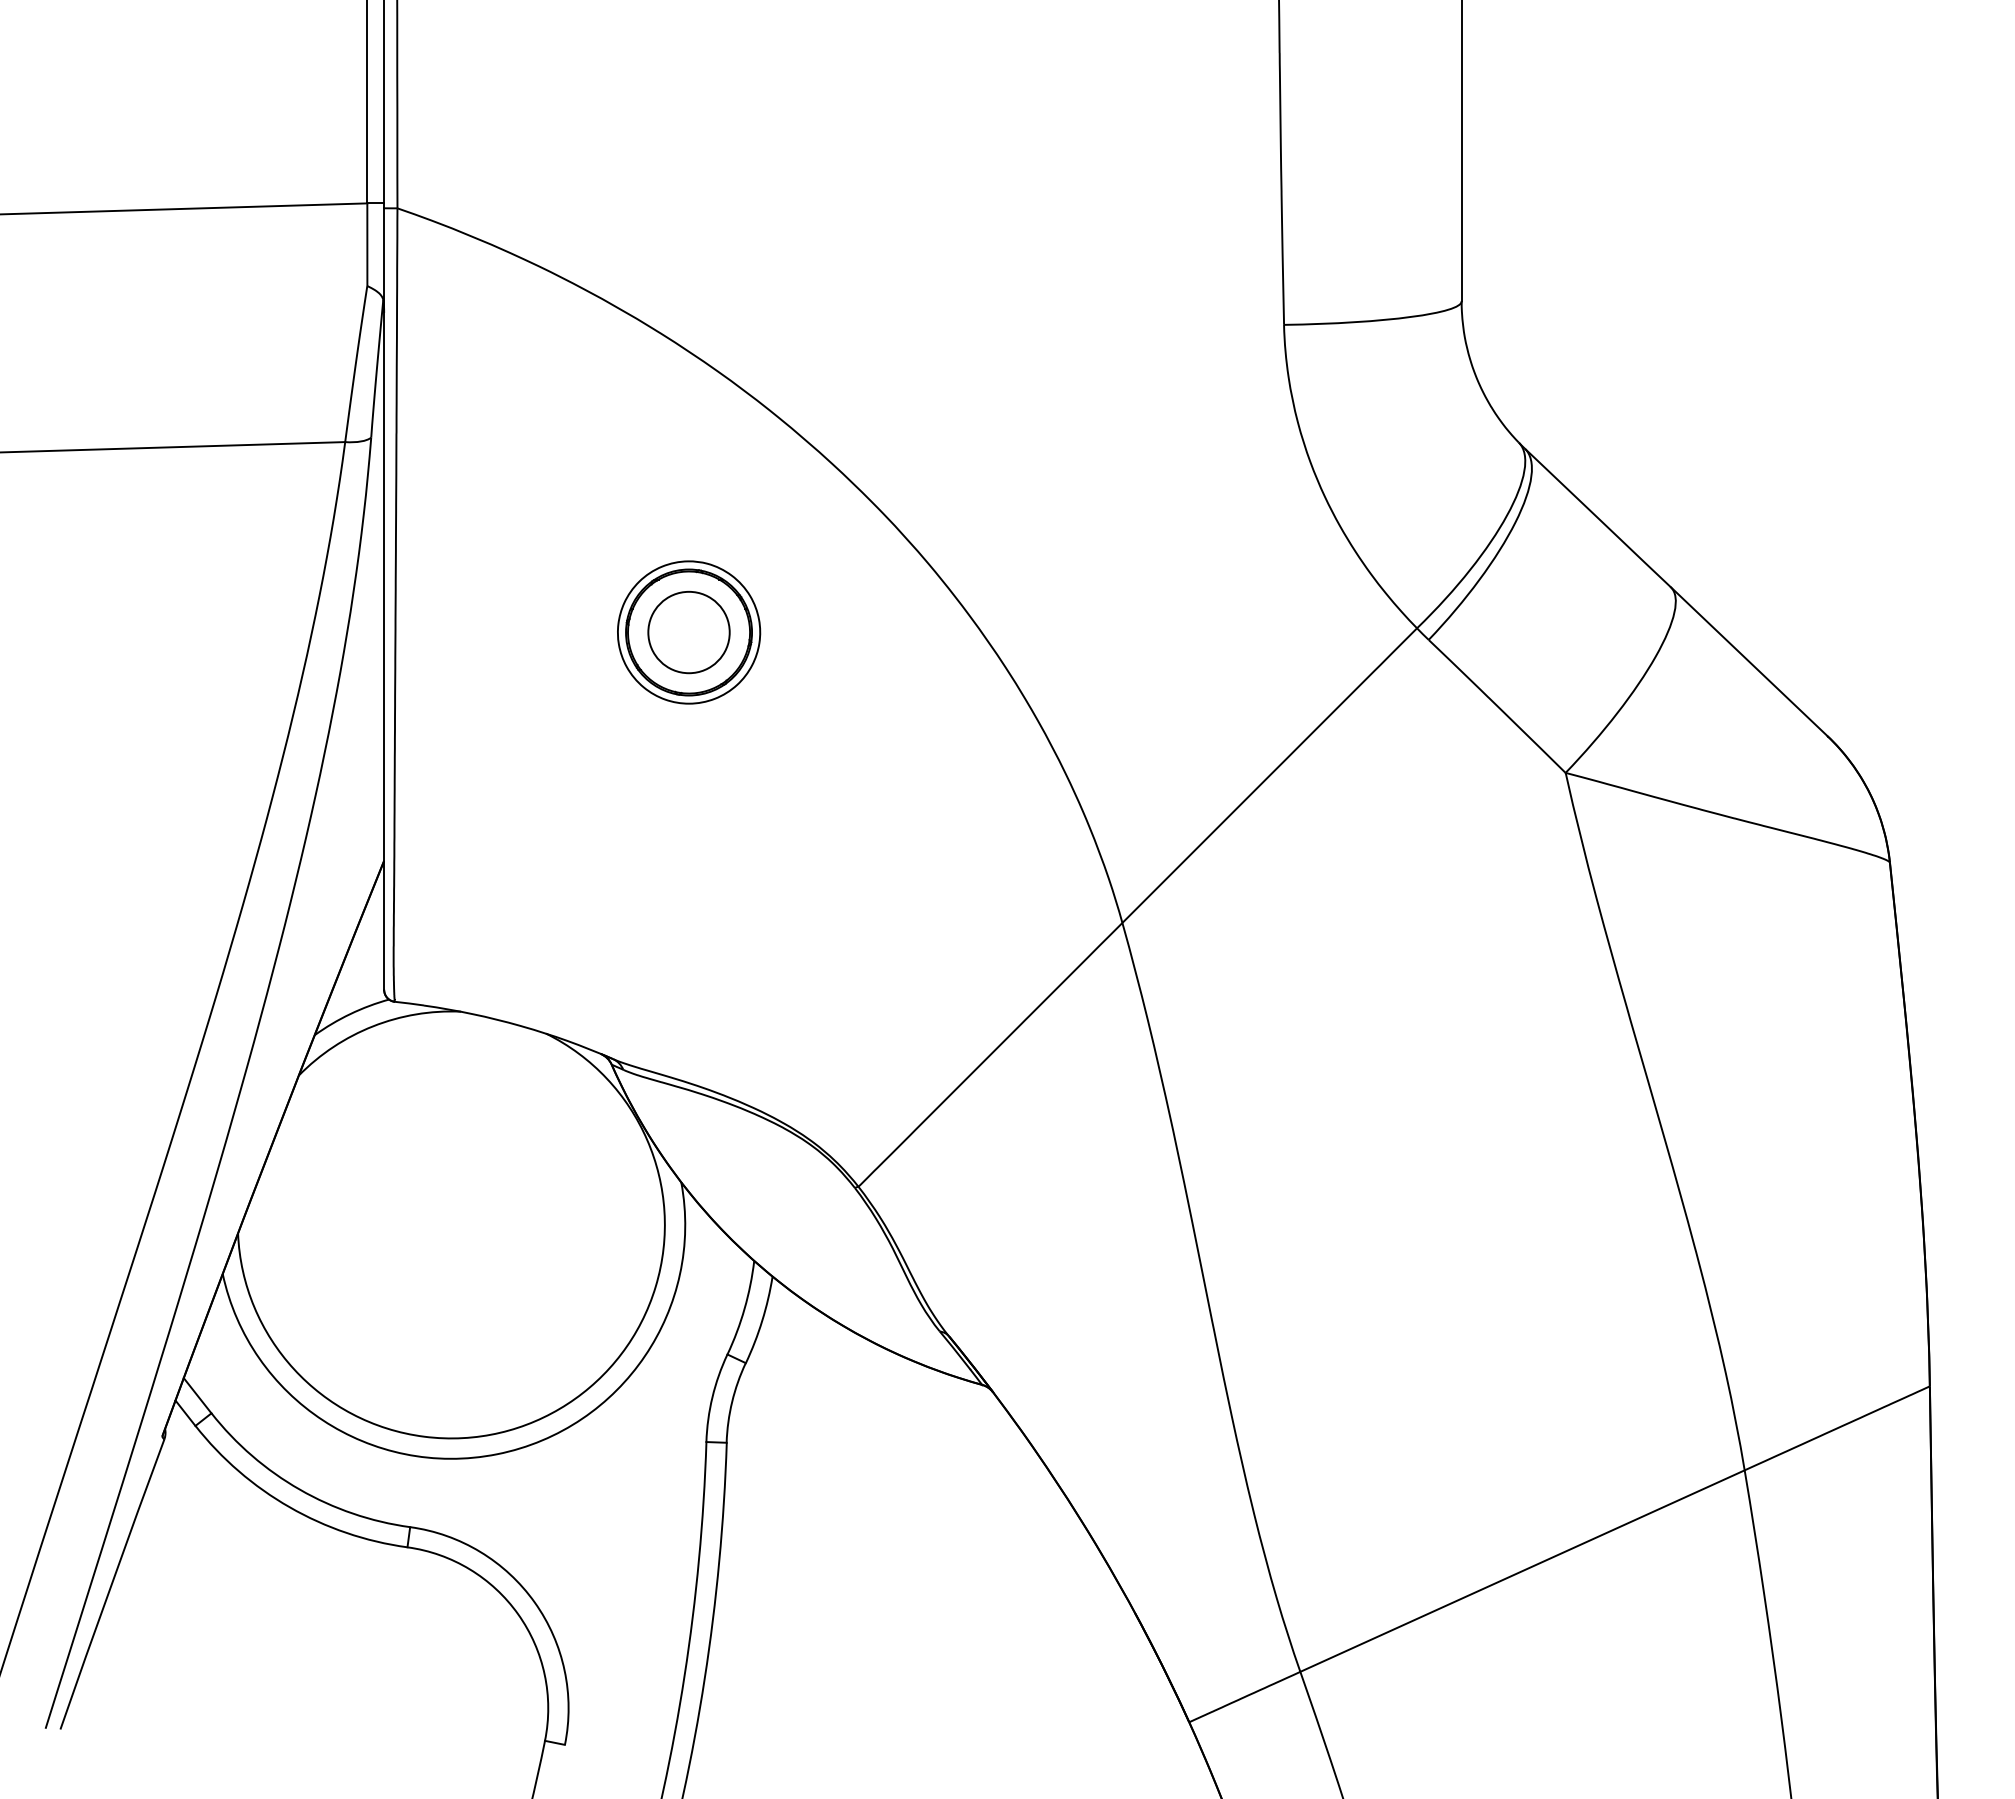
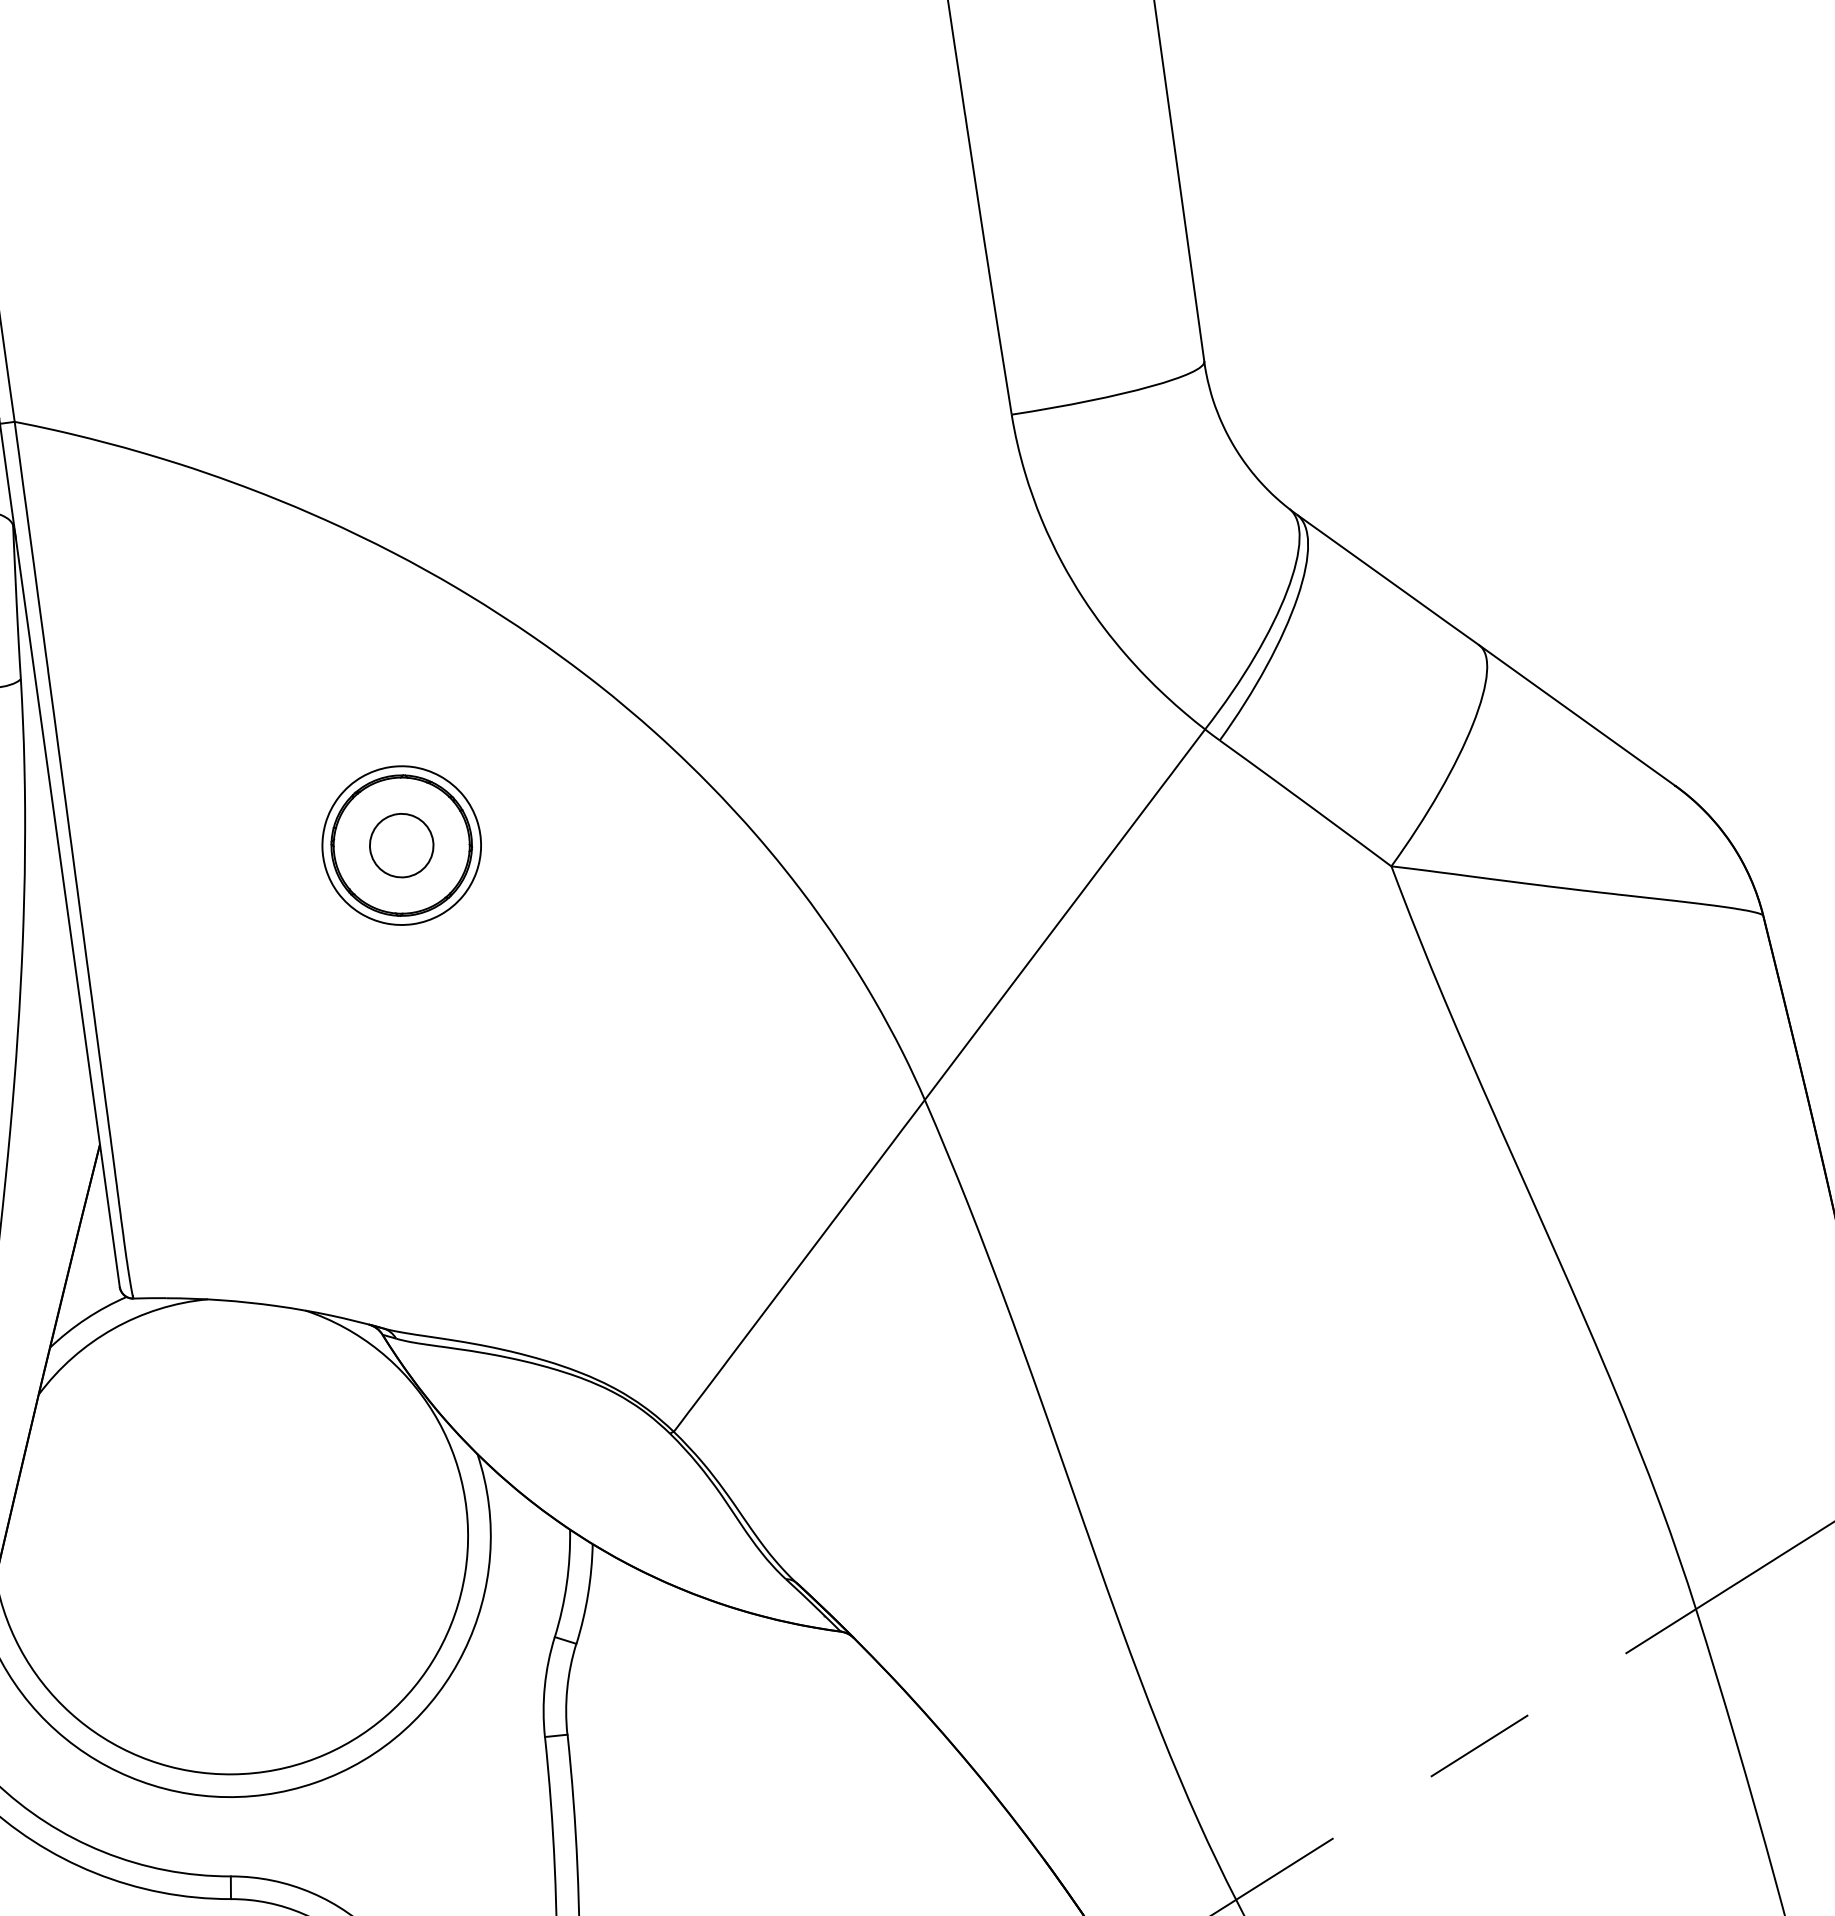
circle: (688, 632) -> (401, 845), size x0.7
line: (1522, 1571) -> (1466, 1754), solid -> dashed

